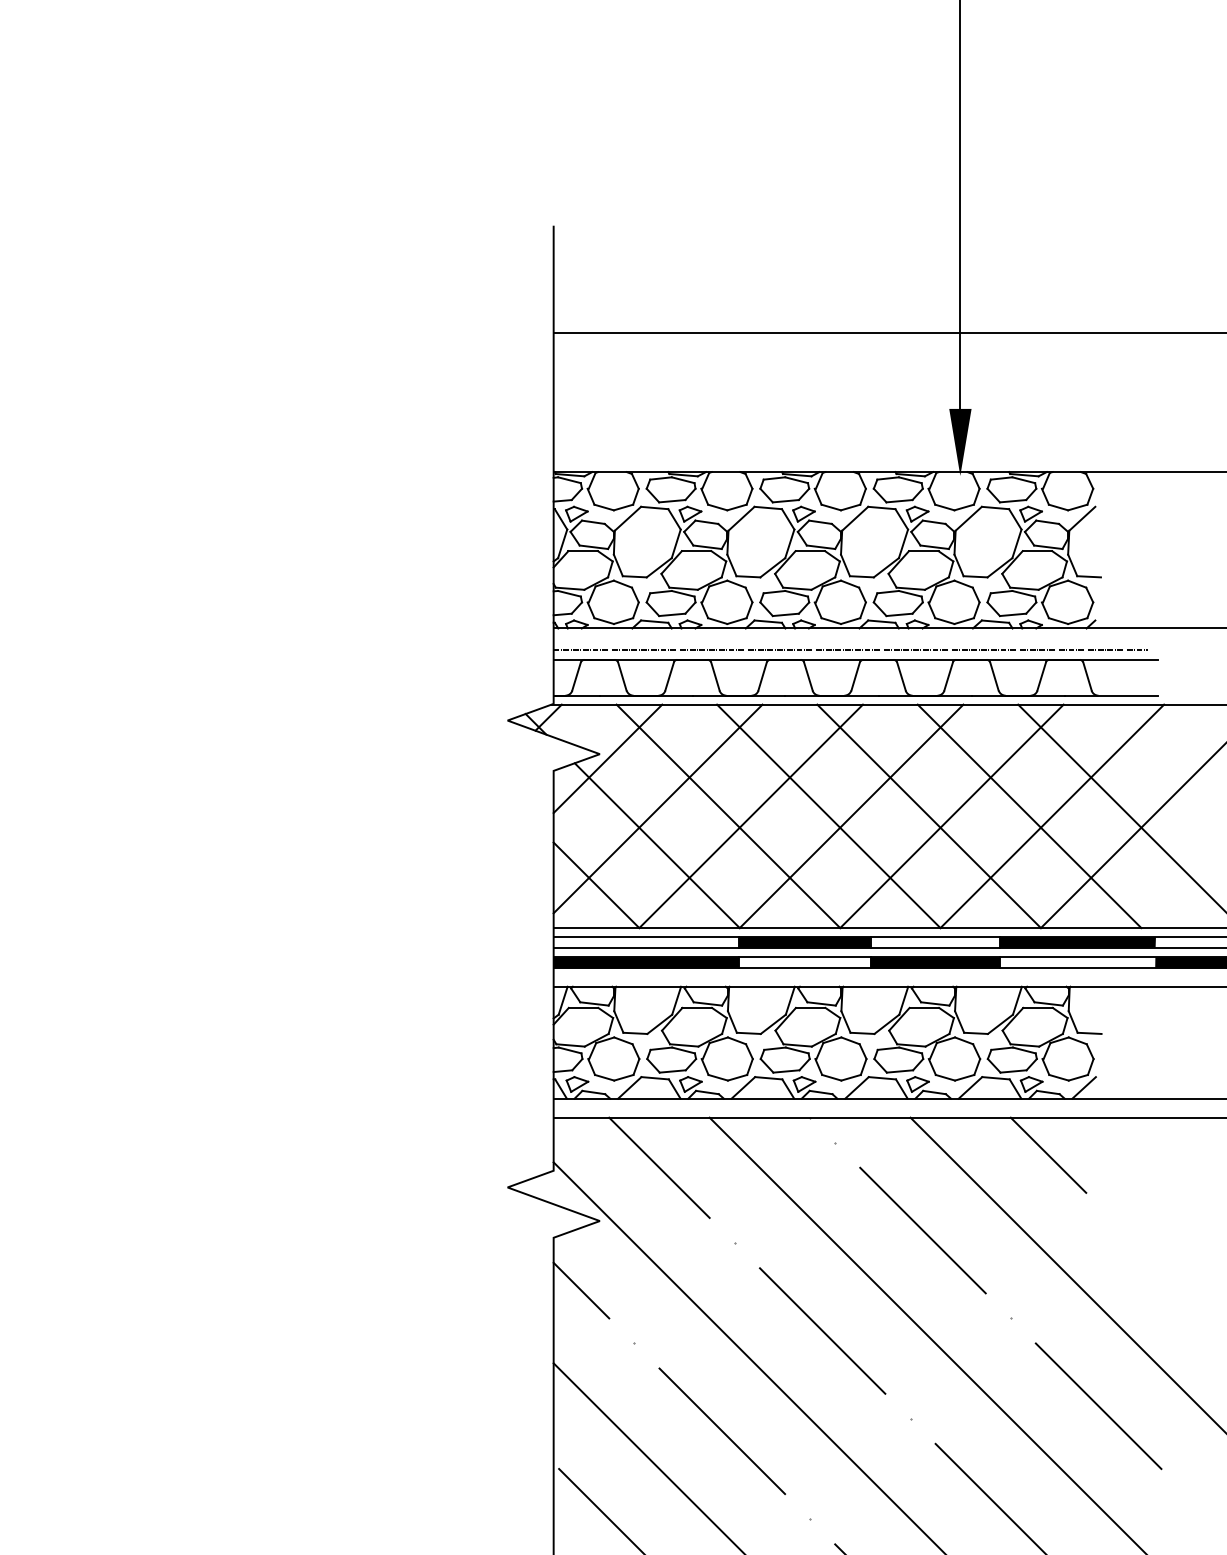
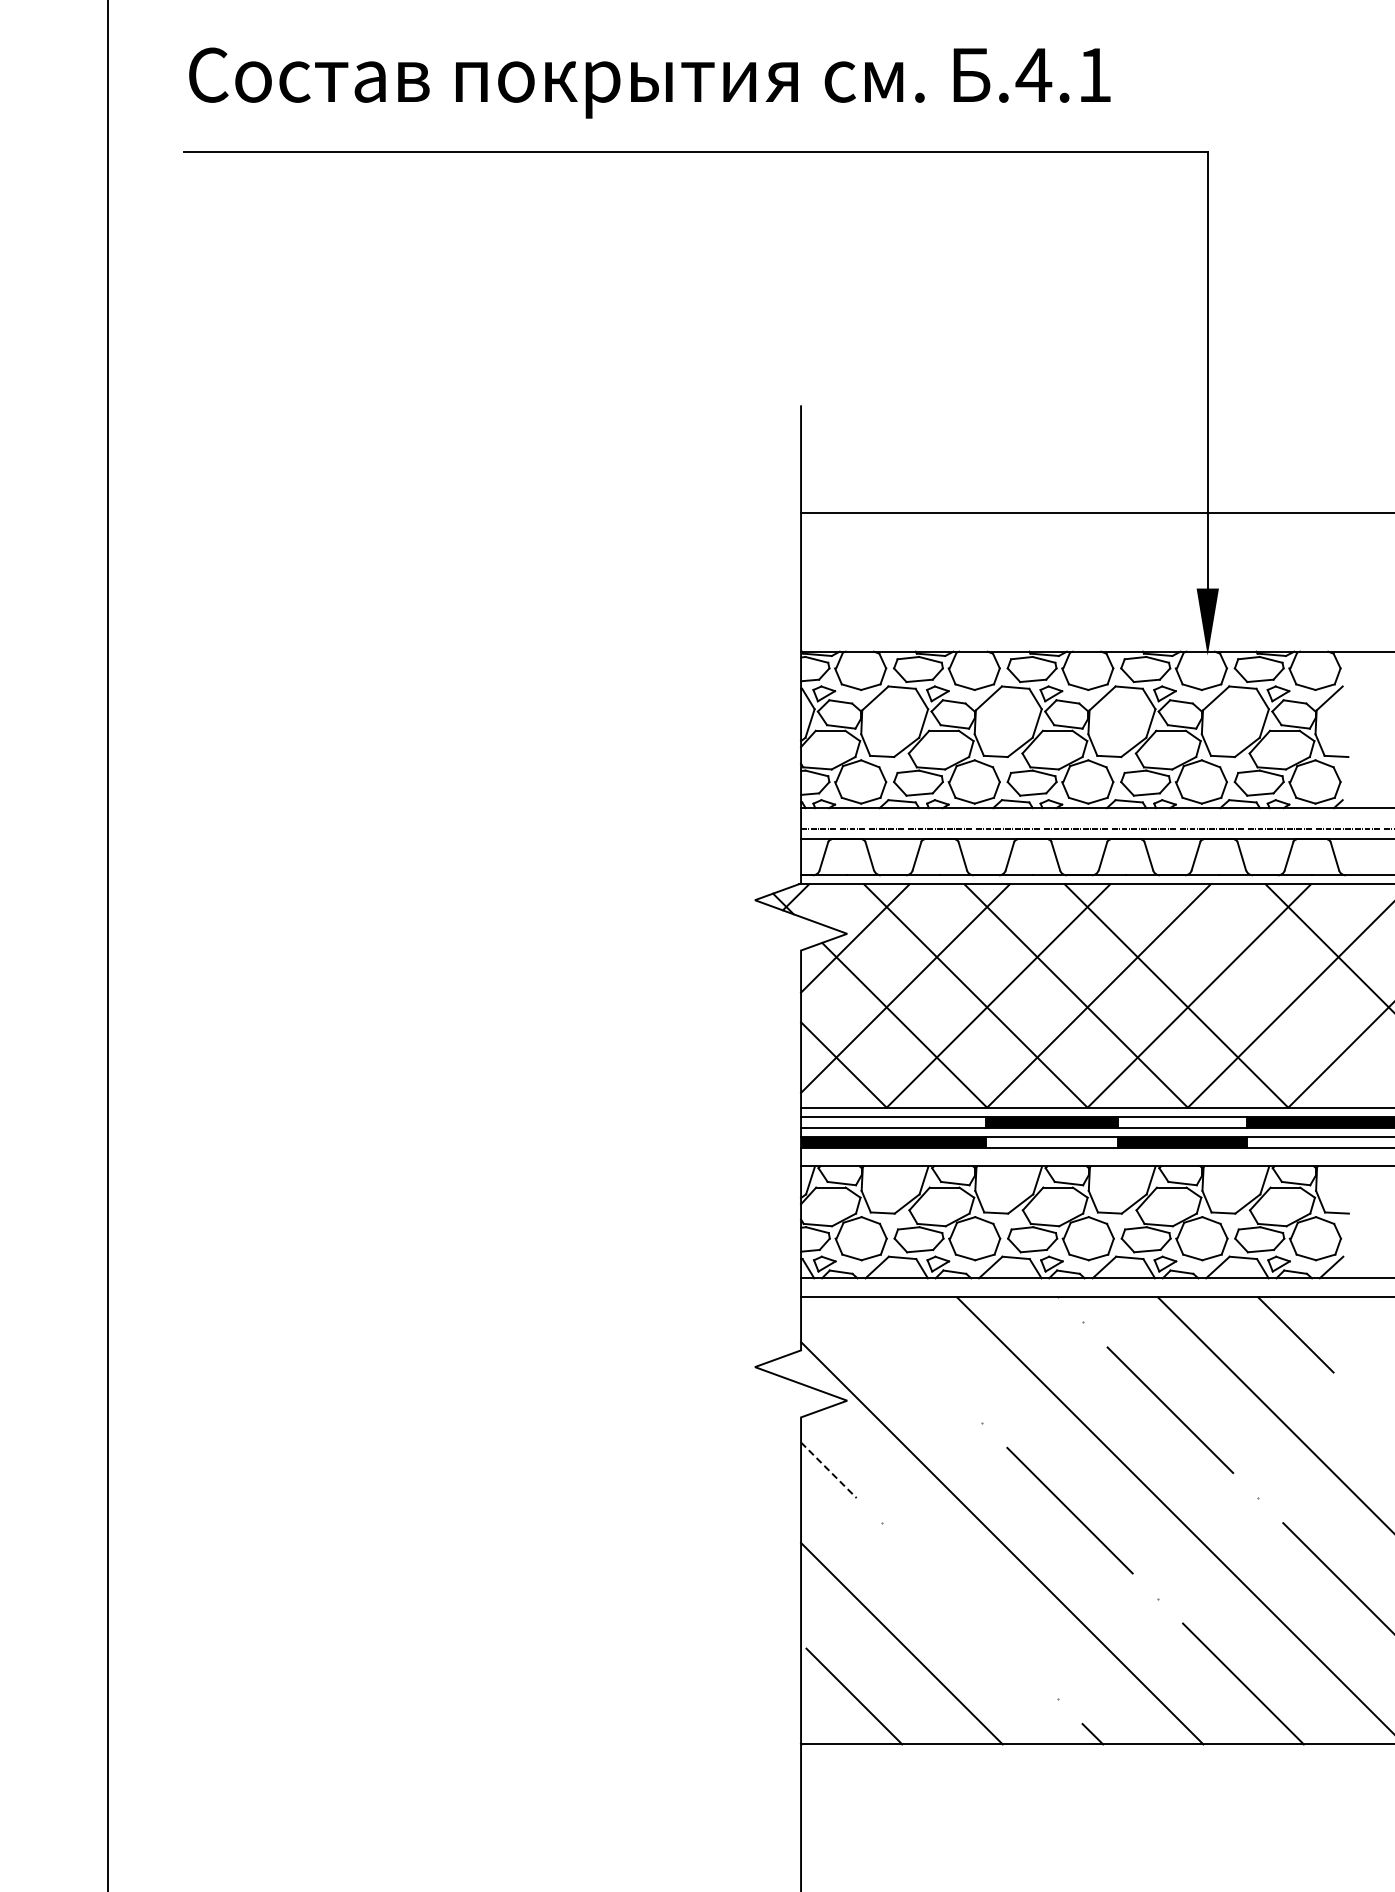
line: (1029, 815) -> (1276, 995), removed
line: (659, 1167) -> (906, 1347), removed
line: (582, 1290) -> (829, 1470), solid -> dashed
line: (722, 1430) -> (969, 1610), removed

